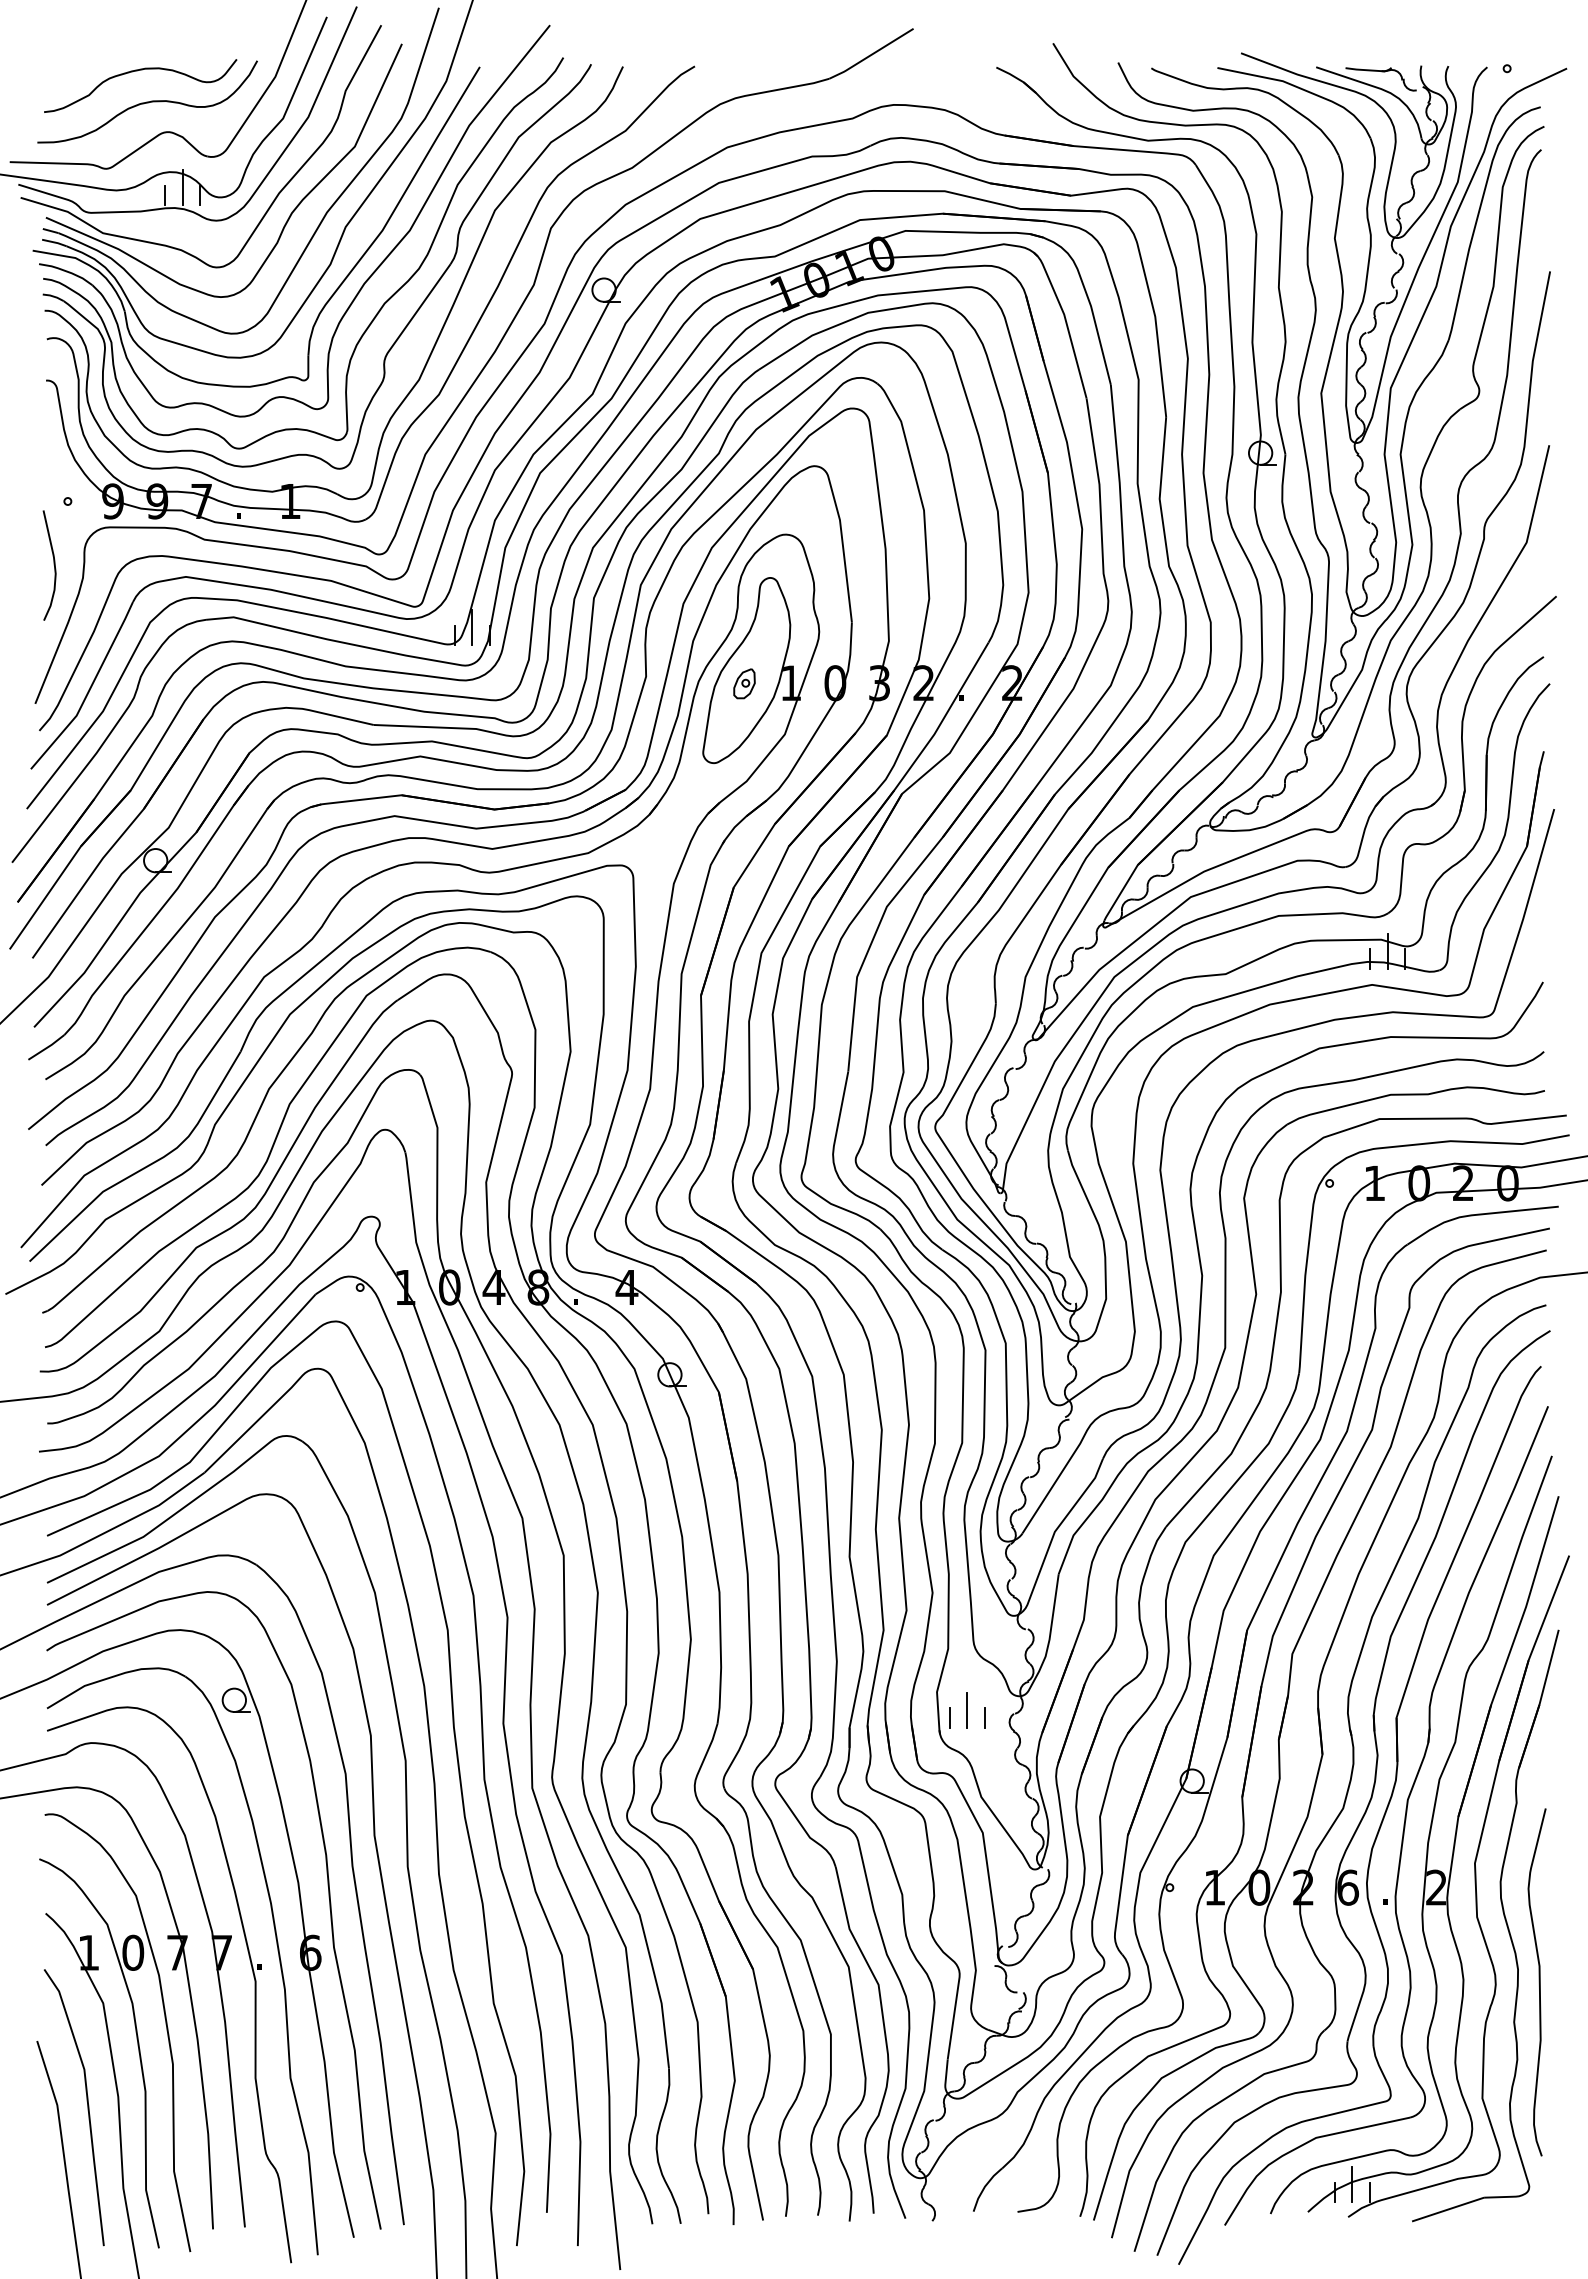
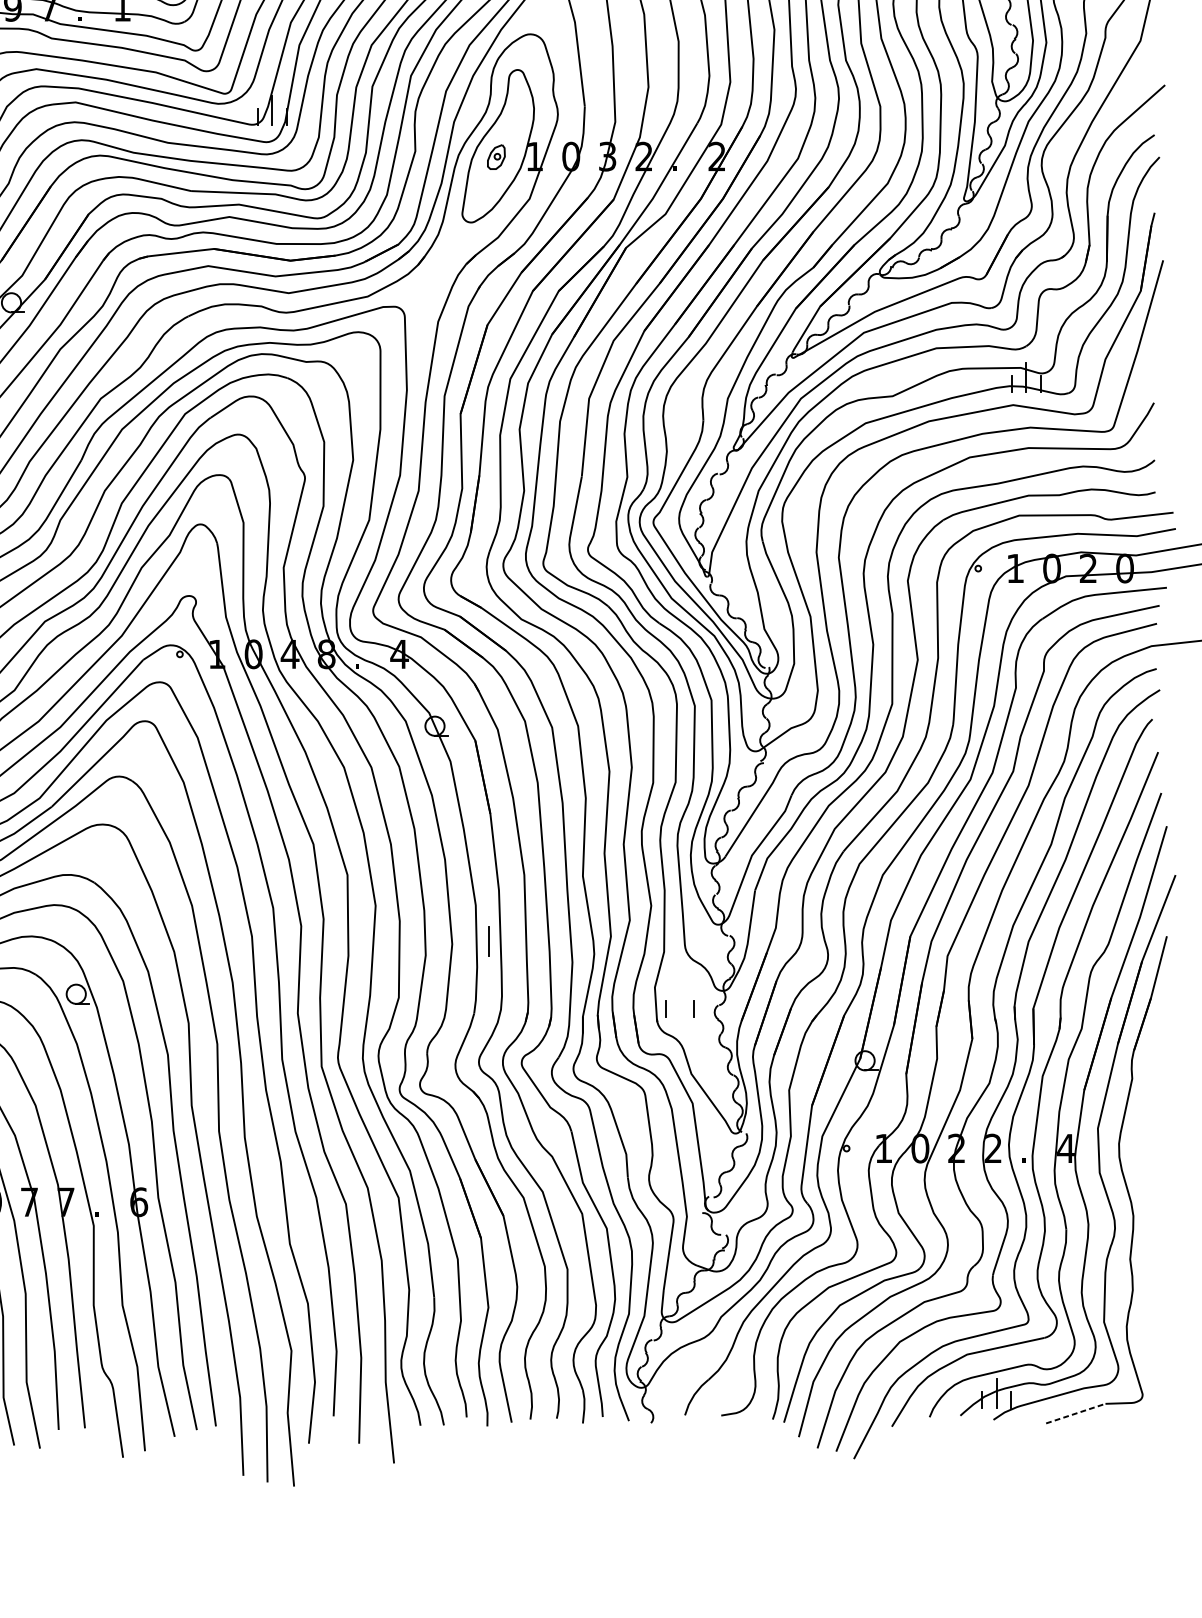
line: (966, 1710) -> (488, 941), moved
text: (1347, 1887) -> (992, 1148), 6 -> 2
text: (1435, 1887) -> (1065, 1148), 2 -> 4
curve: (1538, 1982) -> (1150, 1226), removed
line: (1448, 2209) -> (1076, 1413), solid -> dashed

